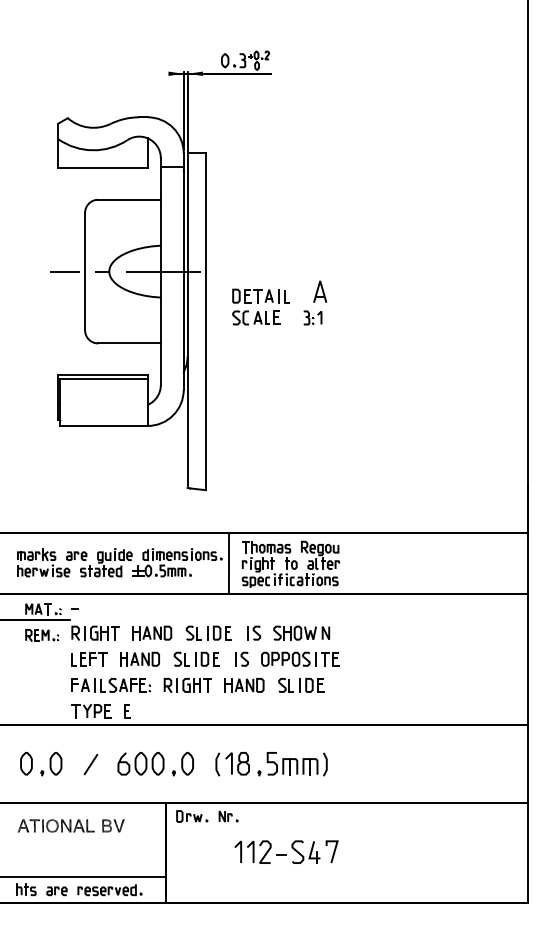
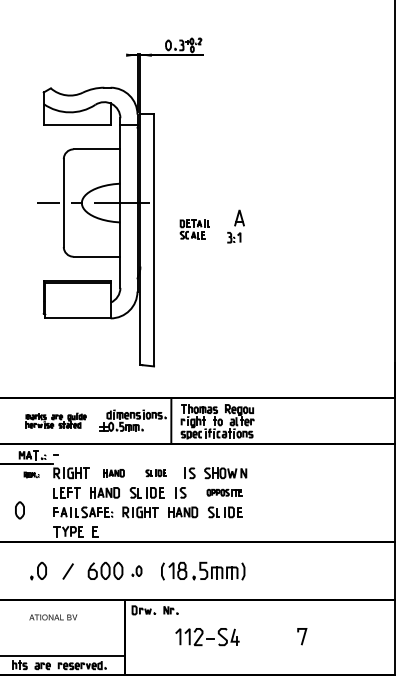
part: (260, 306) -> (194, 229), size x0.7
part: (74, 562) -> (55, 420), size x0.7
part: (152, 632) -> (114, 472), size x0.7
part: (208, 632) -> (156, 472), size x0.6
part: (42, 635) -> (31, 475), size x0.6
part: (300, 658) -> (224, 492), size x0.6
part: (26, 763) -> (19, 510), moved
part: (182, 764) -> (136, 571), size x0.6
part: (70, 825) -> (52, 617), size x0.6
line: (333, 851) -> (303, 636), moved

